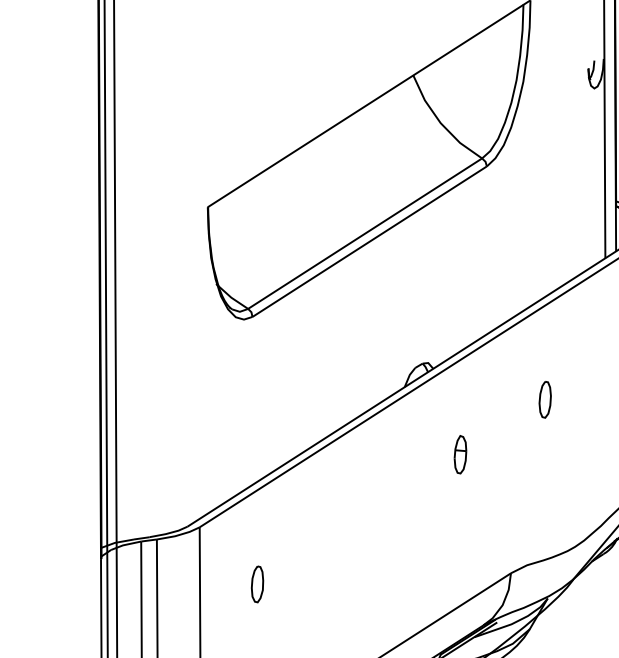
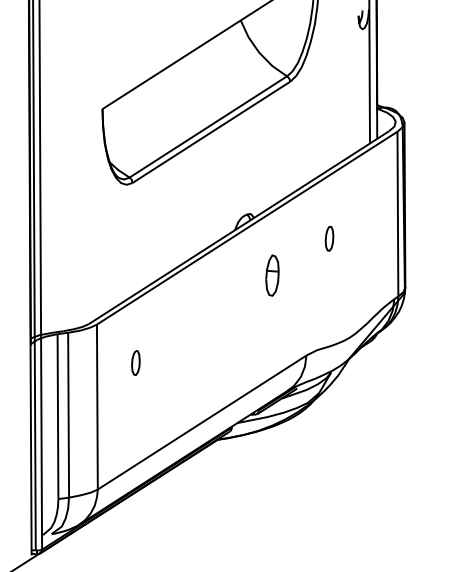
part: (460, 454) -> (272, 275), size x1.6

